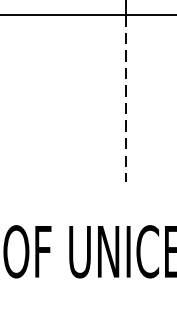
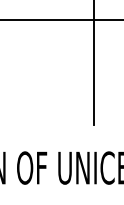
line: (125, 99) -> (93, 72), dashed -> solid

